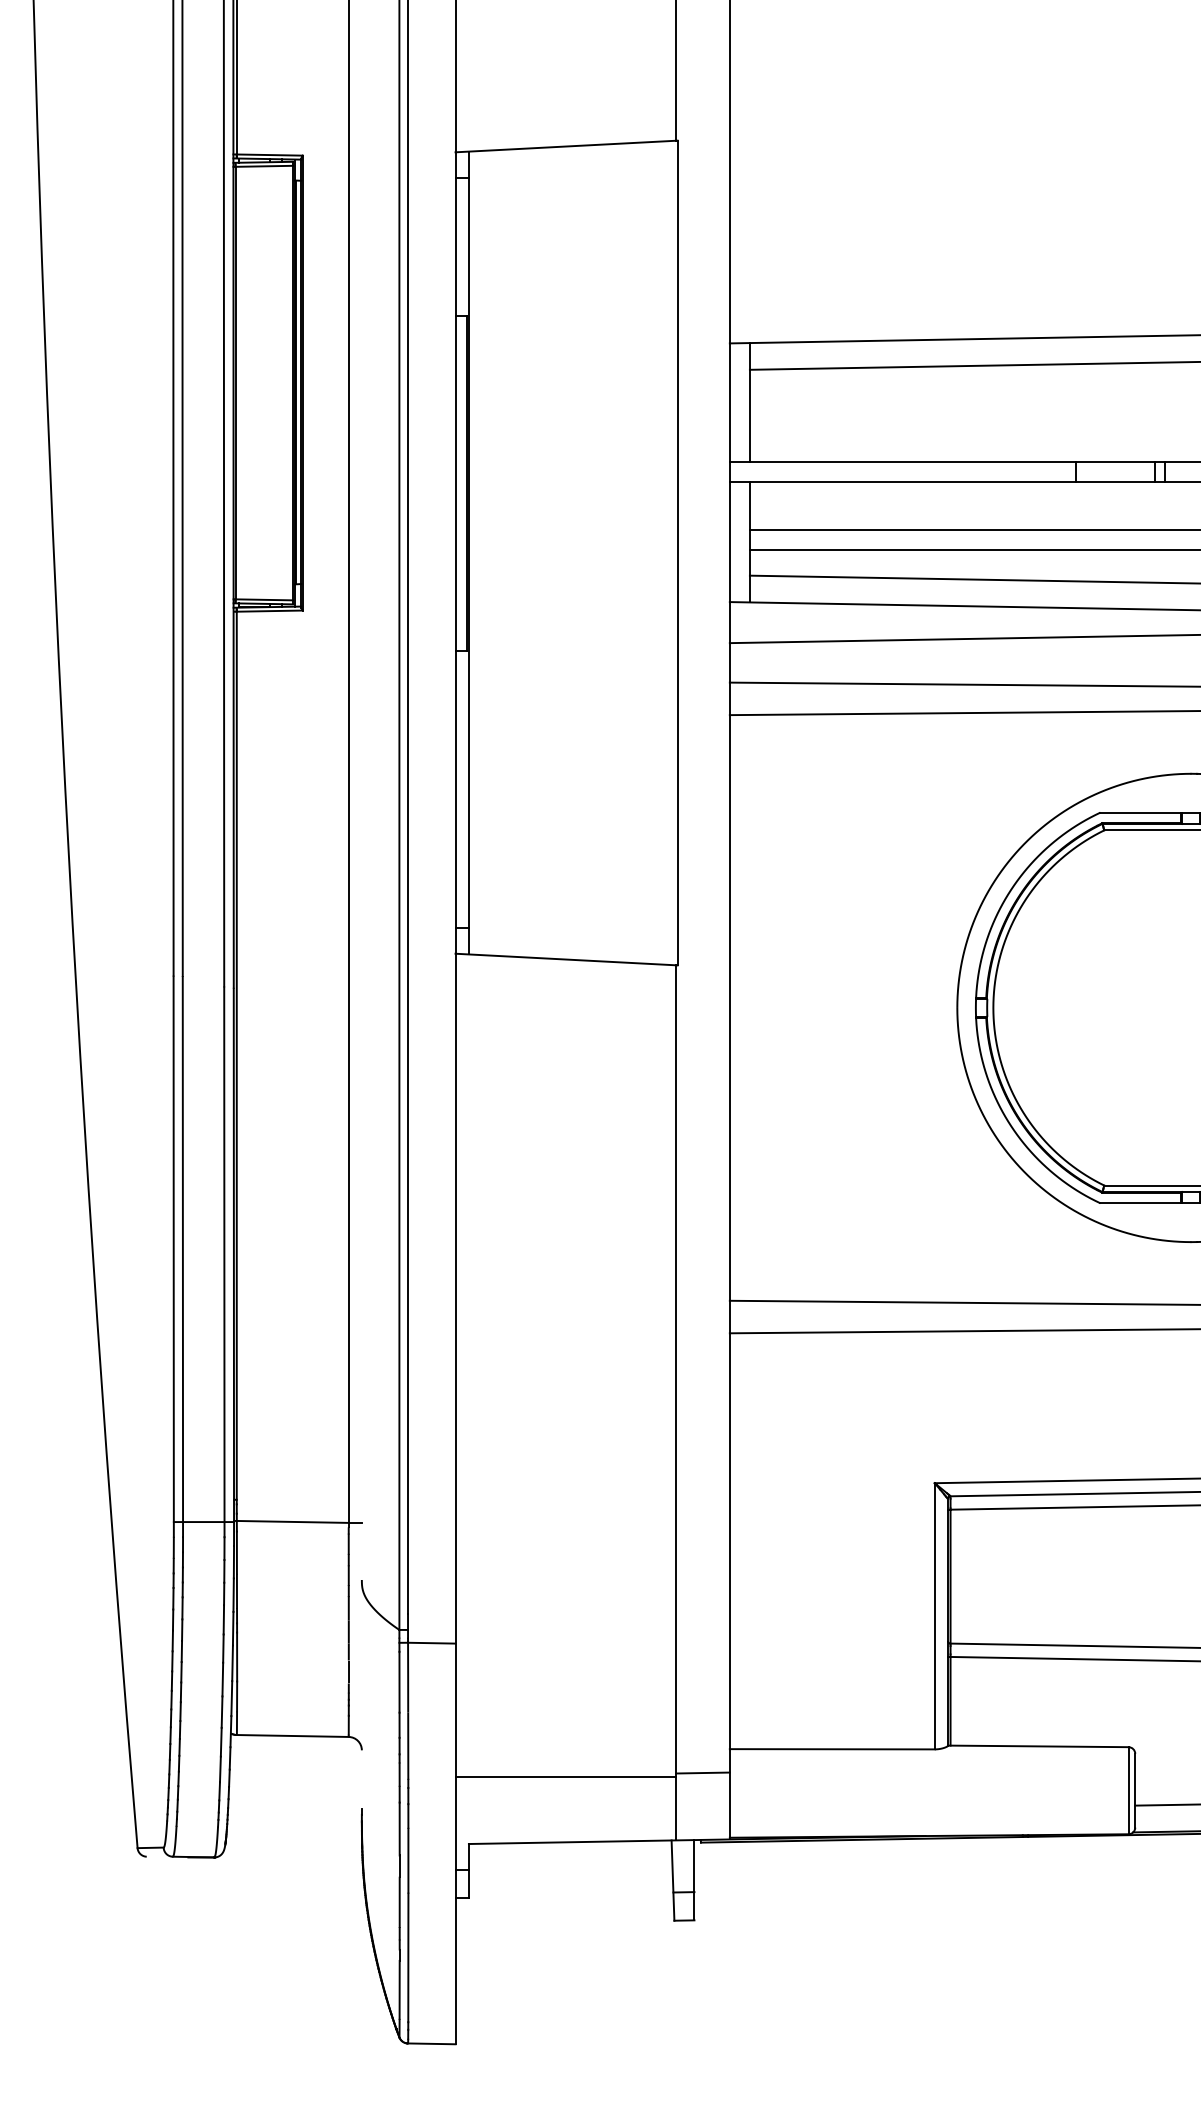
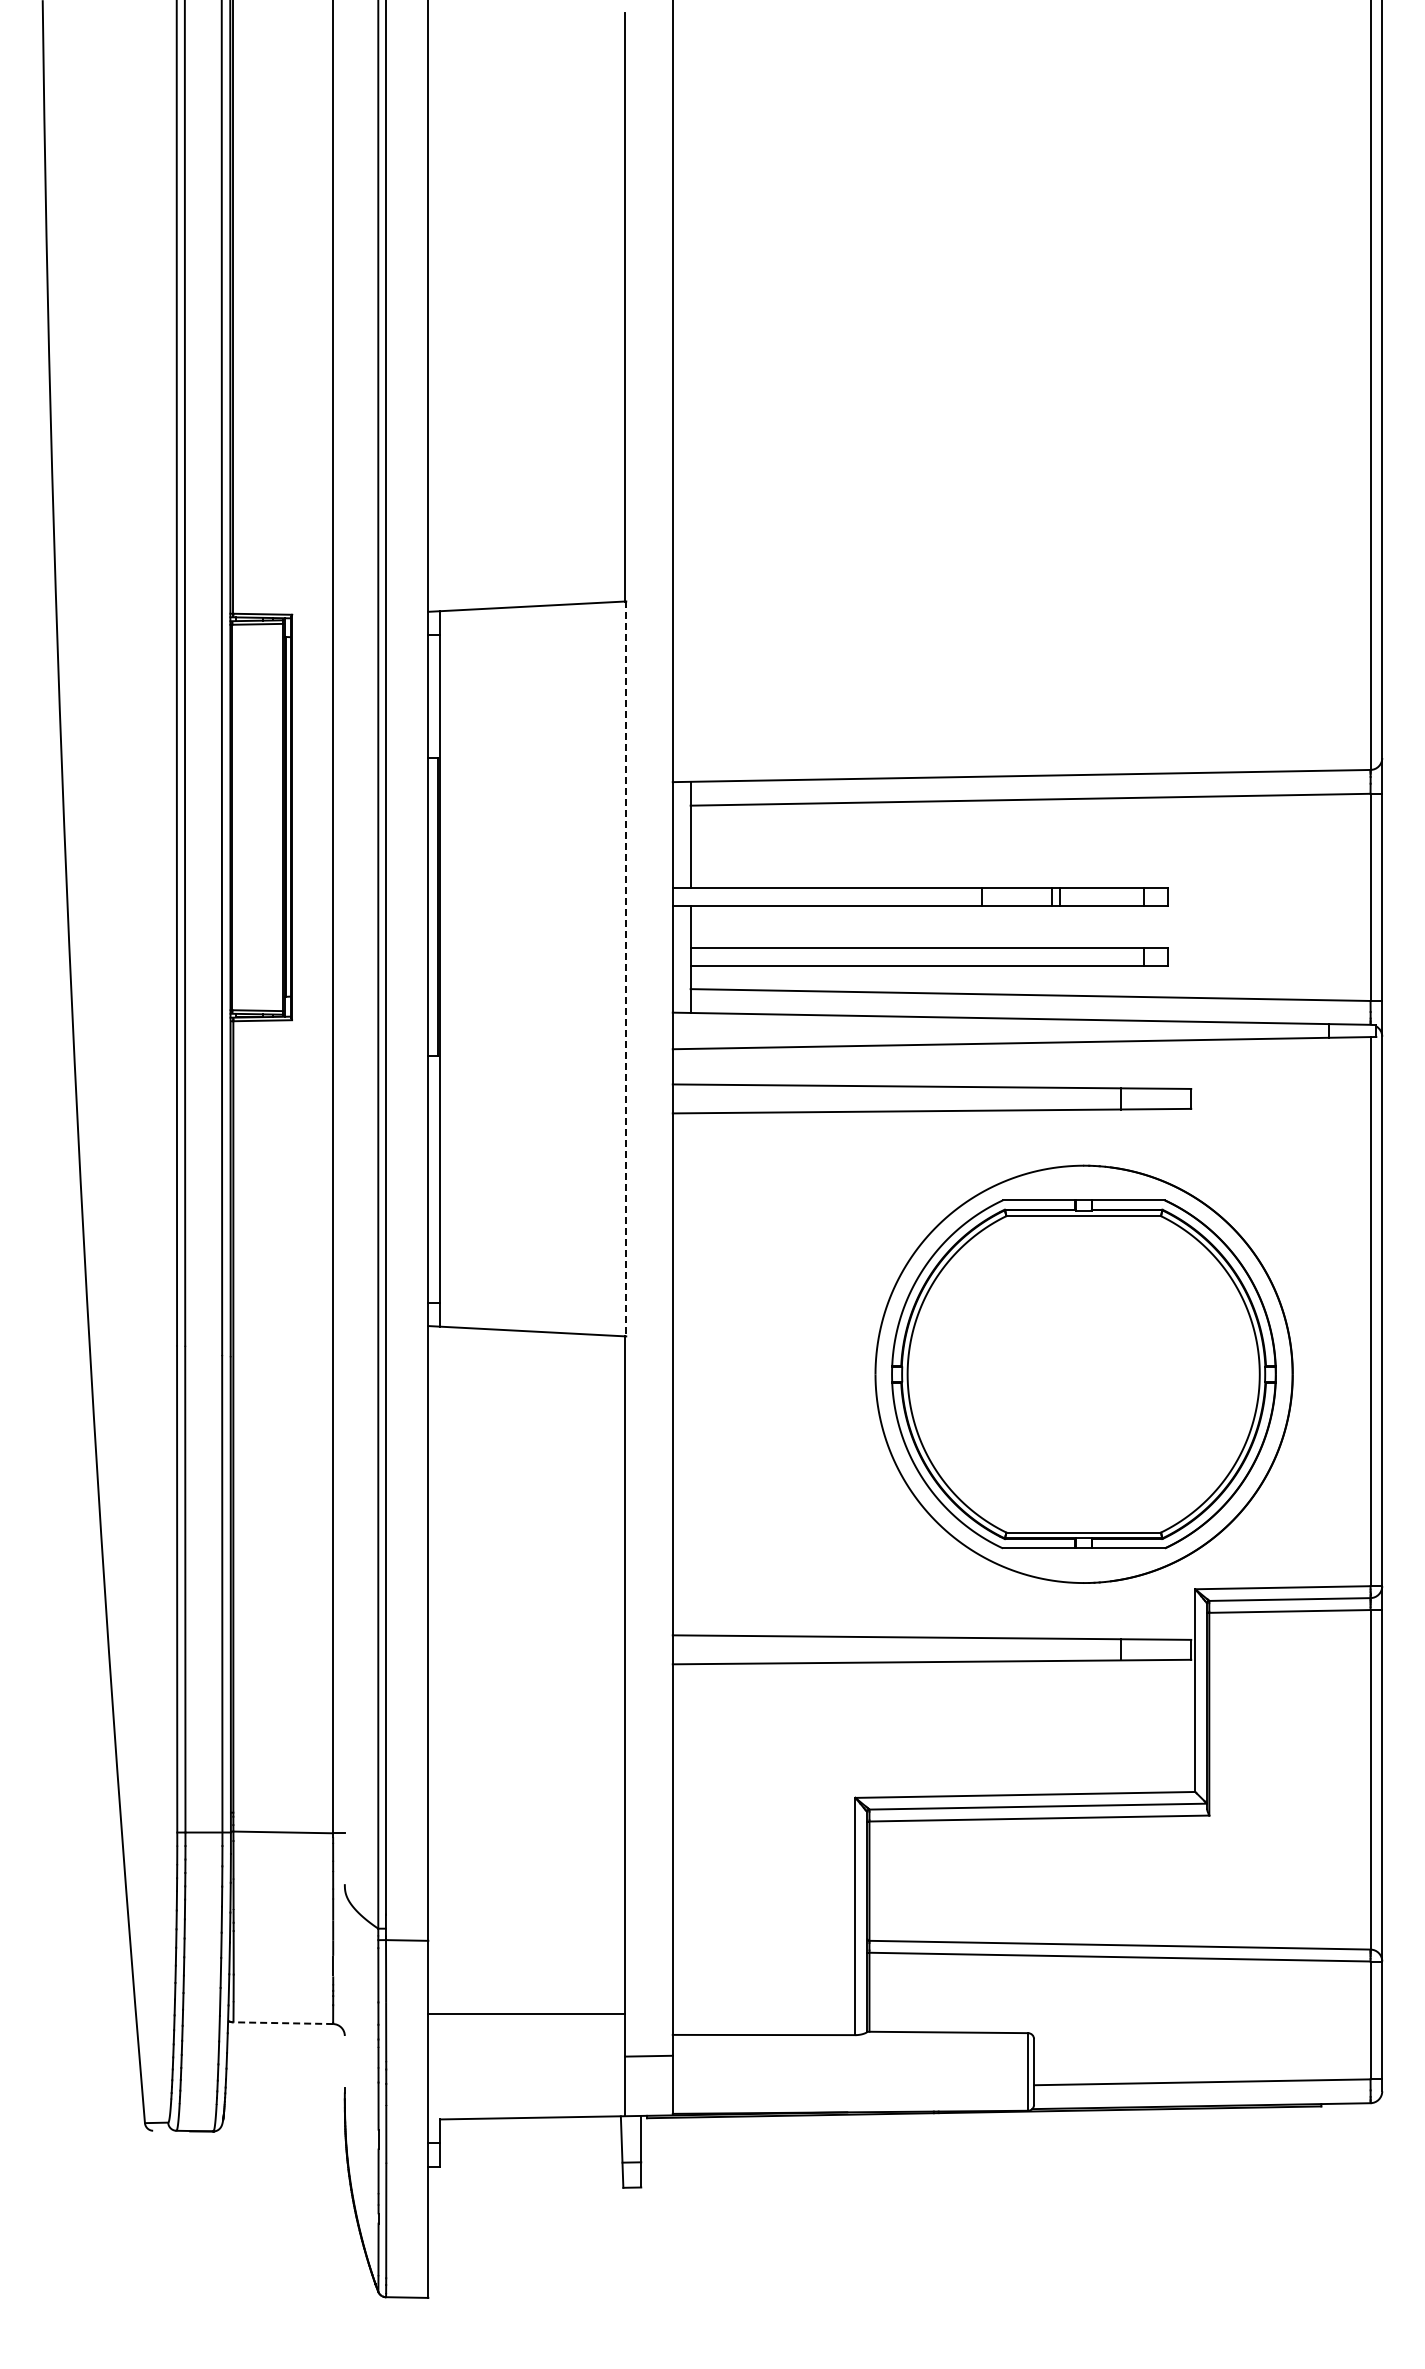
line: (677, 553) -> (626, 969), solid -> dashed
line: (293, 1736) -> (283, 2023), solid -> dashed
line: (565, 1777) -> (526, 2014), moved

